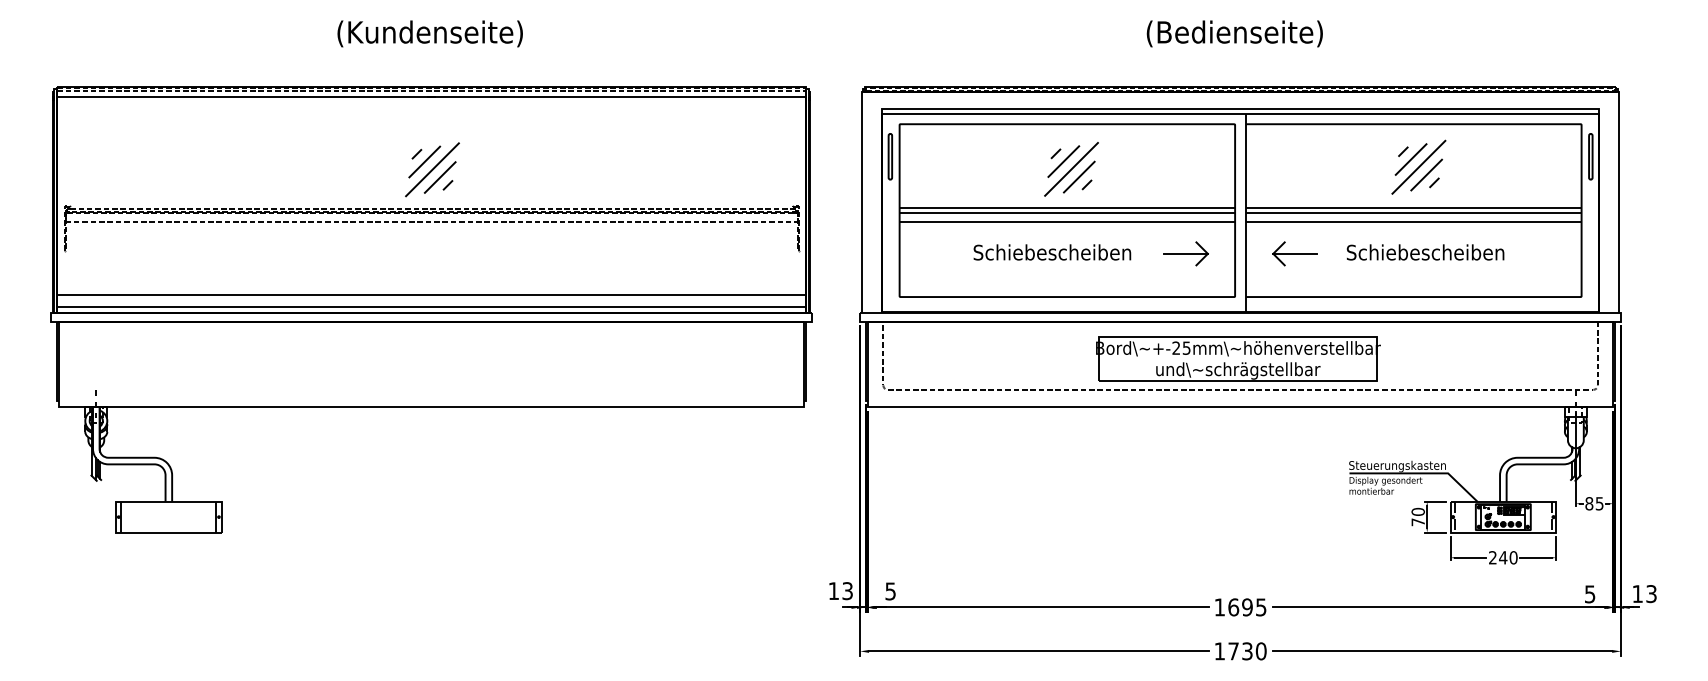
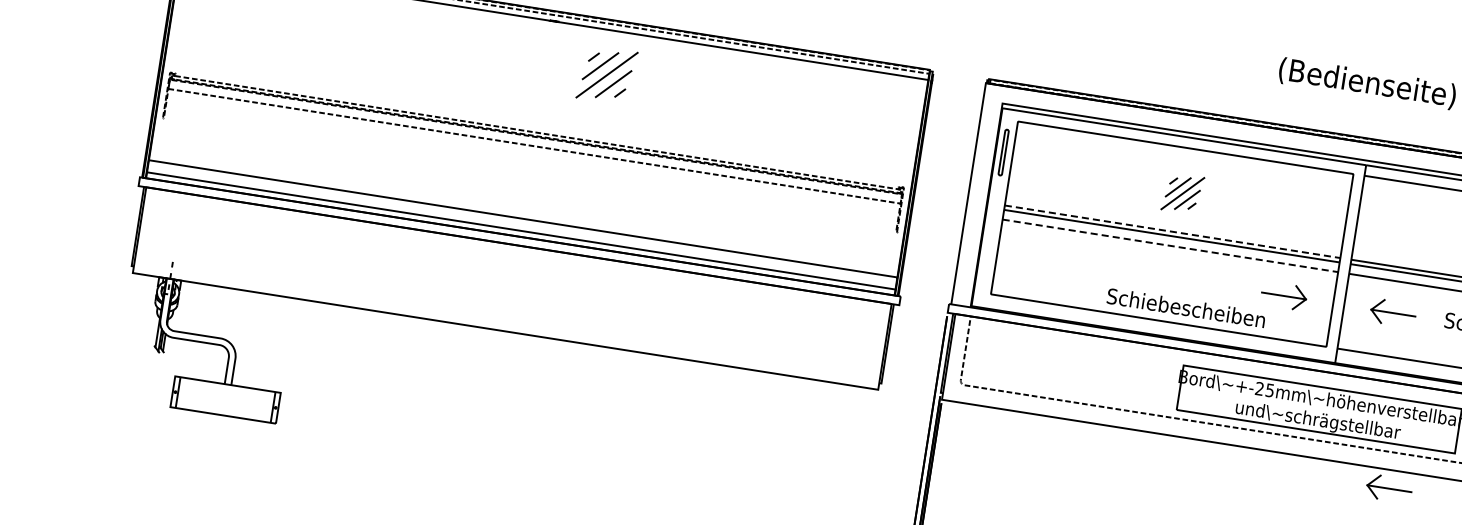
part: (432, 169) -> (607, 74), moved
part: (1071, 169) -> (1182, 193), size x0.7
line: (1067, 208) -> (1172, 232), solid -> dashed
line: (1067, 222) -> (1170, 246), solid -> dashed
text: (1052, 252) -> (1186, 308), moved
part: (1317, 425) -> (1388, 488), added

